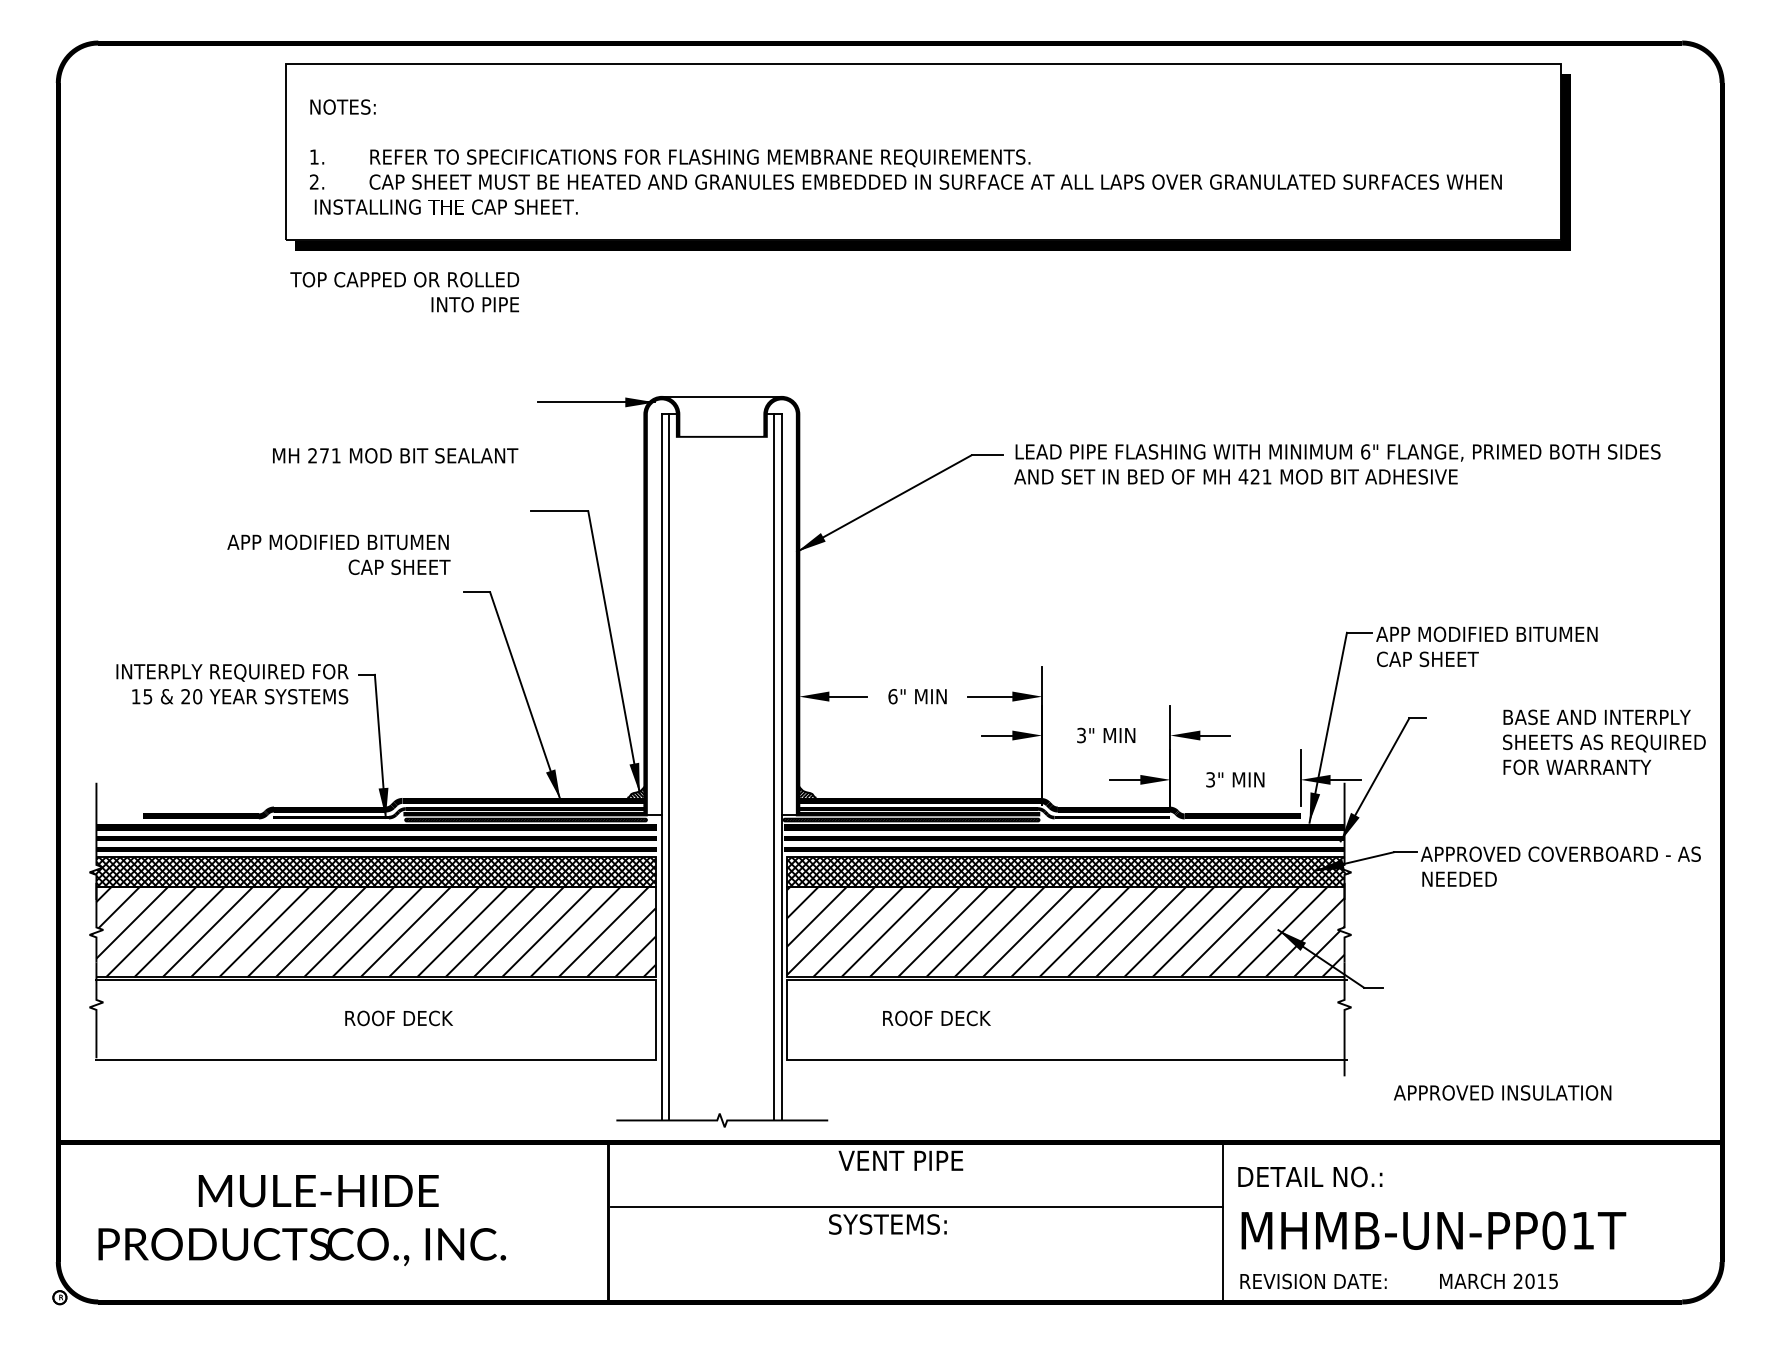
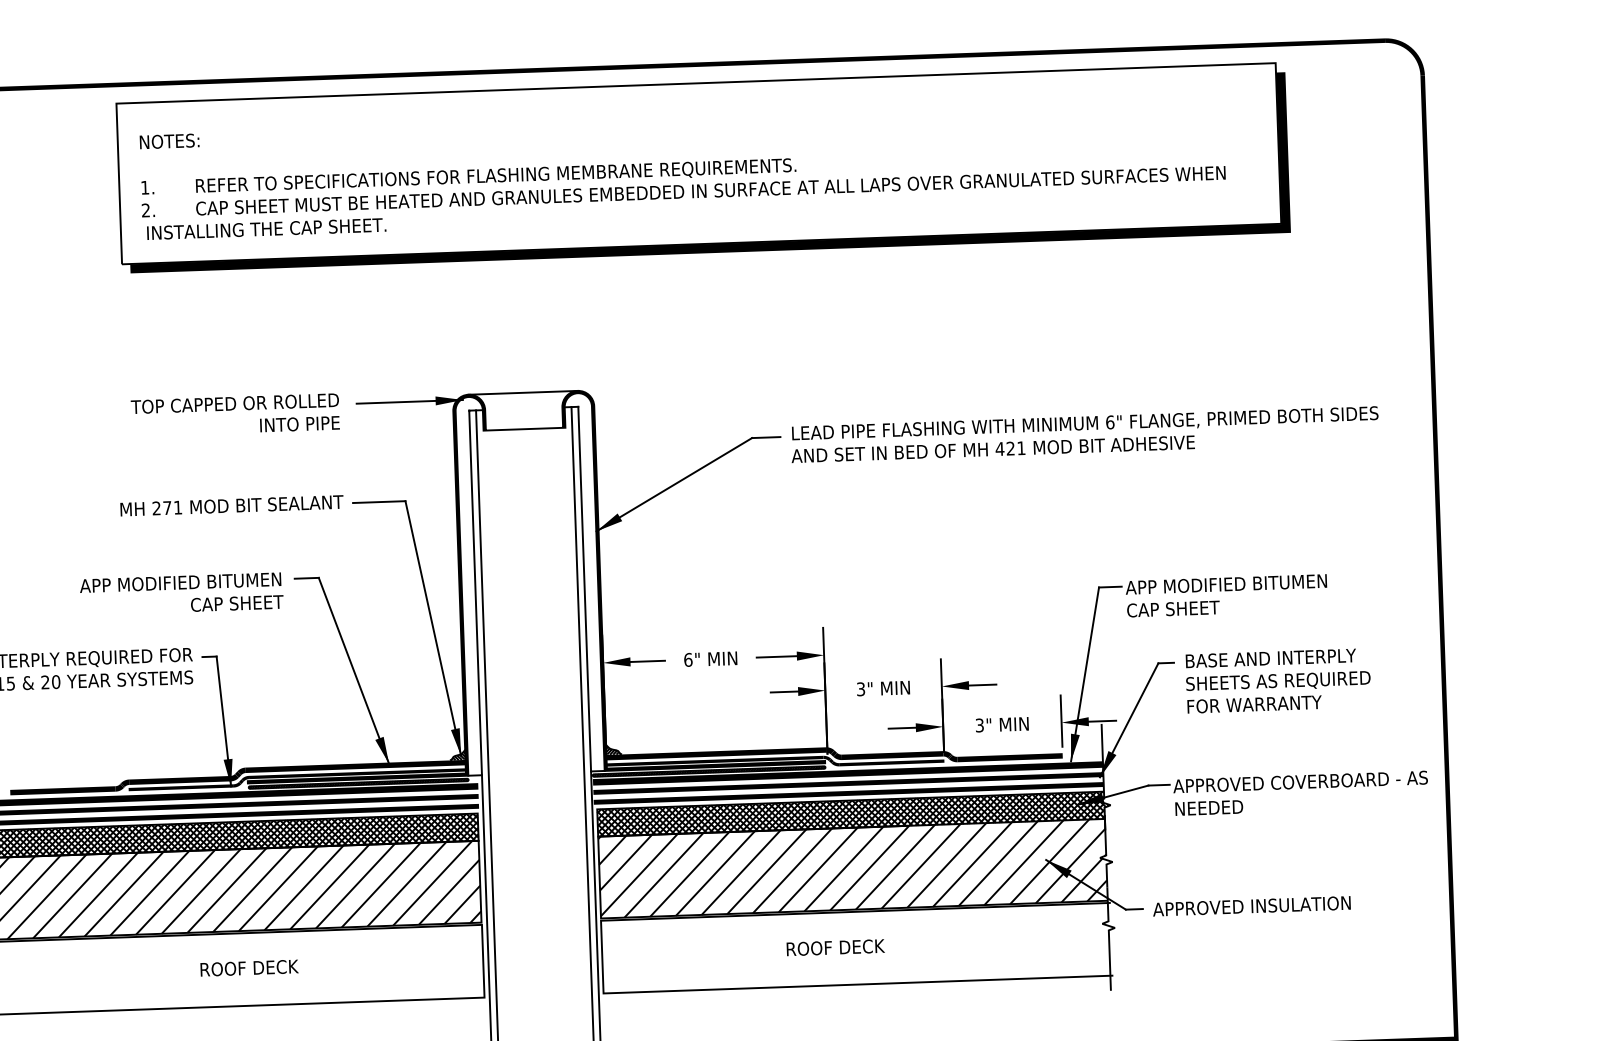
text: (404, 292) -> (235, 415), moved
text: (395, 455) -> (231, 505), moved
text: (338, 554) -> (181, 593), moved
text: (1604, 741) -> (1278, 680), moved
text: (936, 1018) -> (835, 947), moved
text: (1502, 1092) -> (1251, 905), moved

